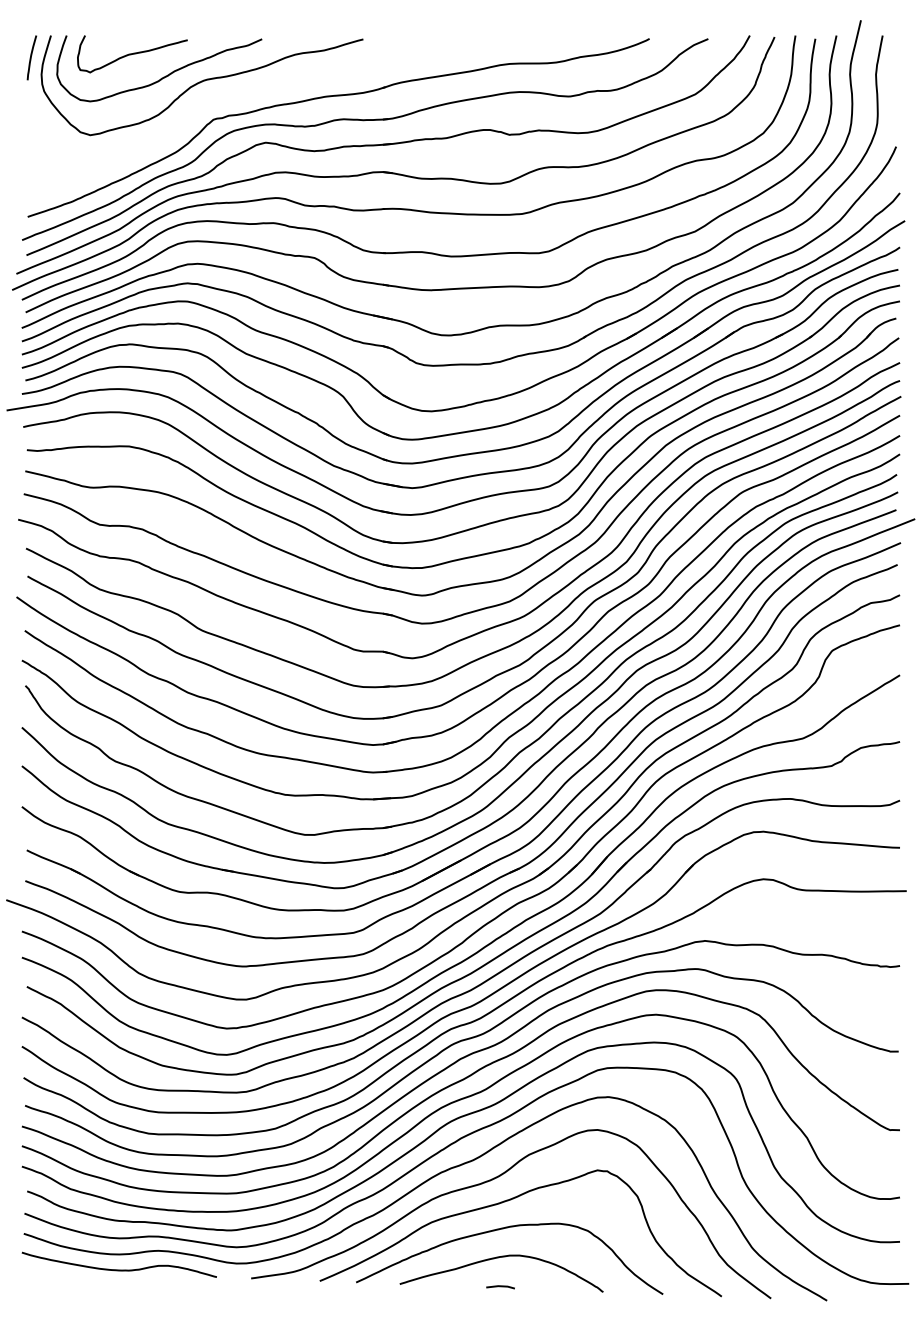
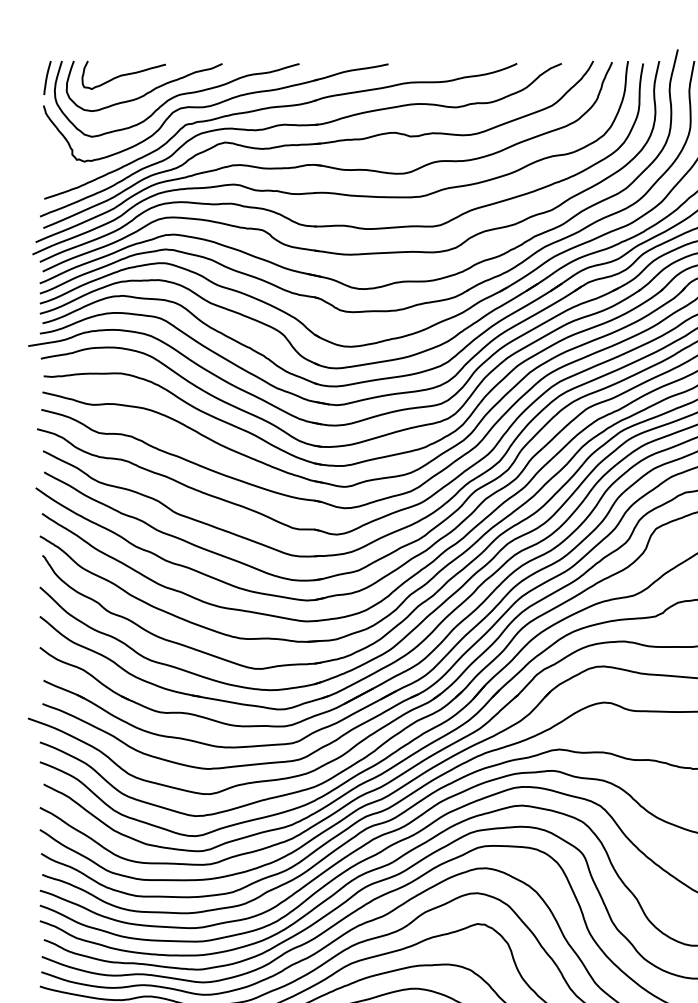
part: (250, 94) -> (213, 105), added

